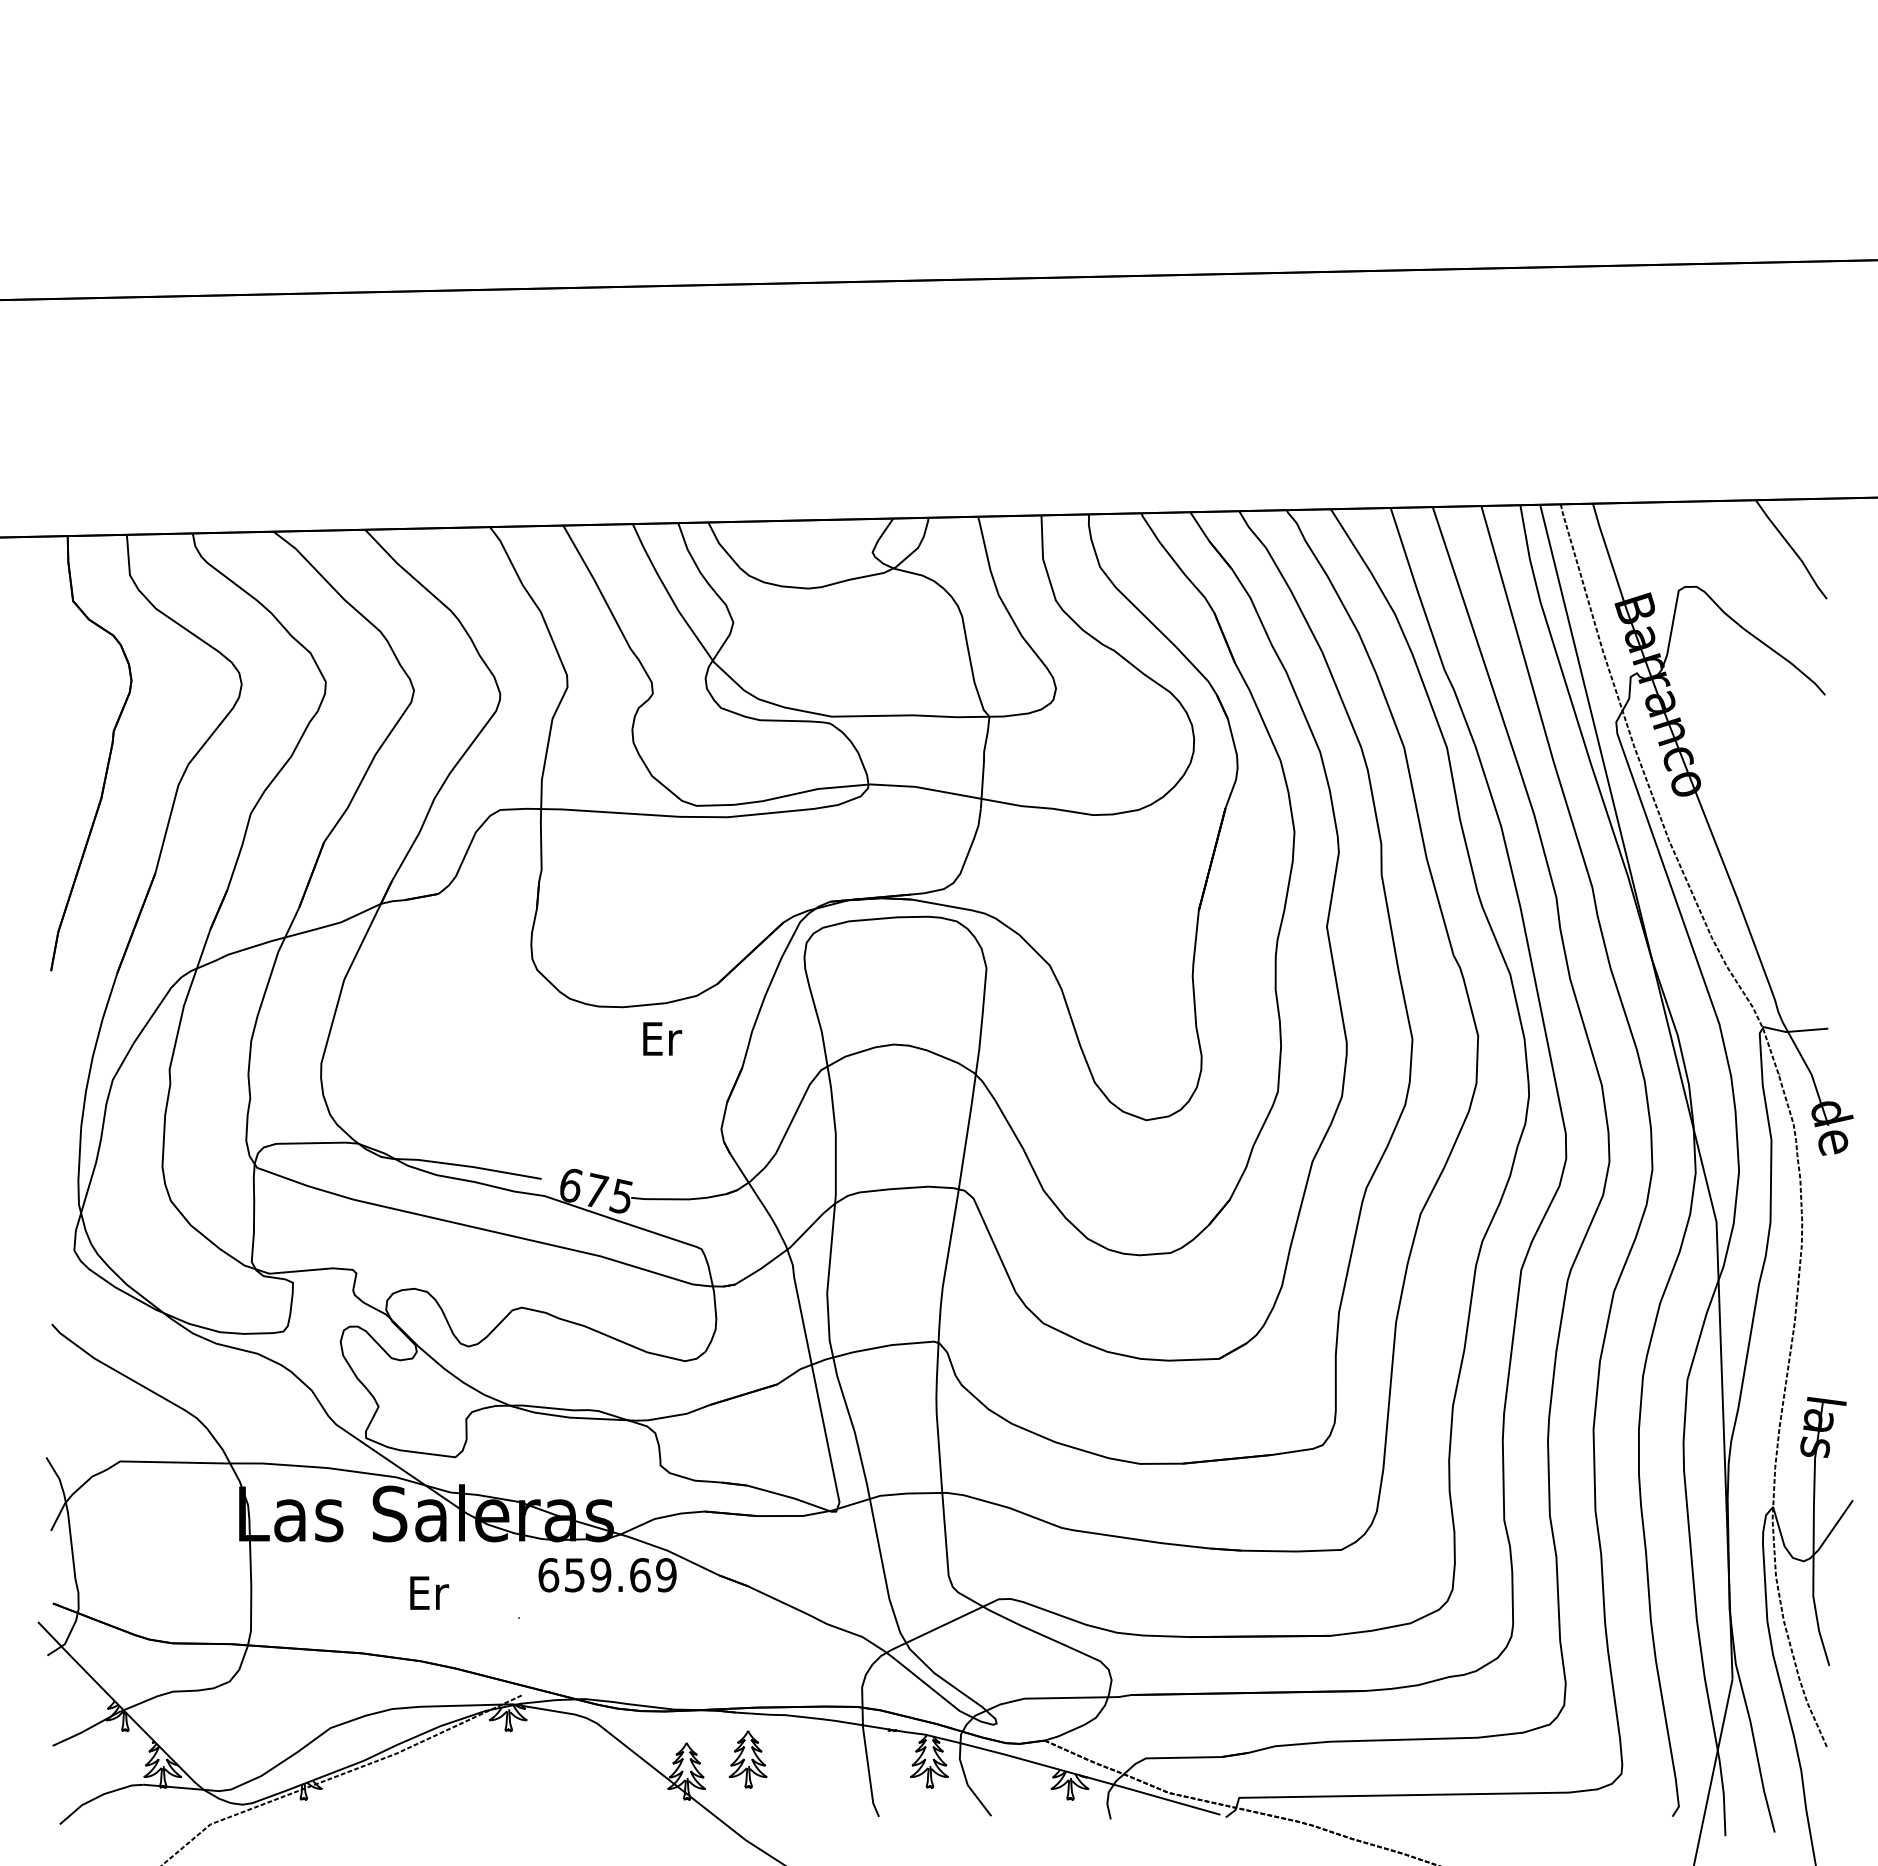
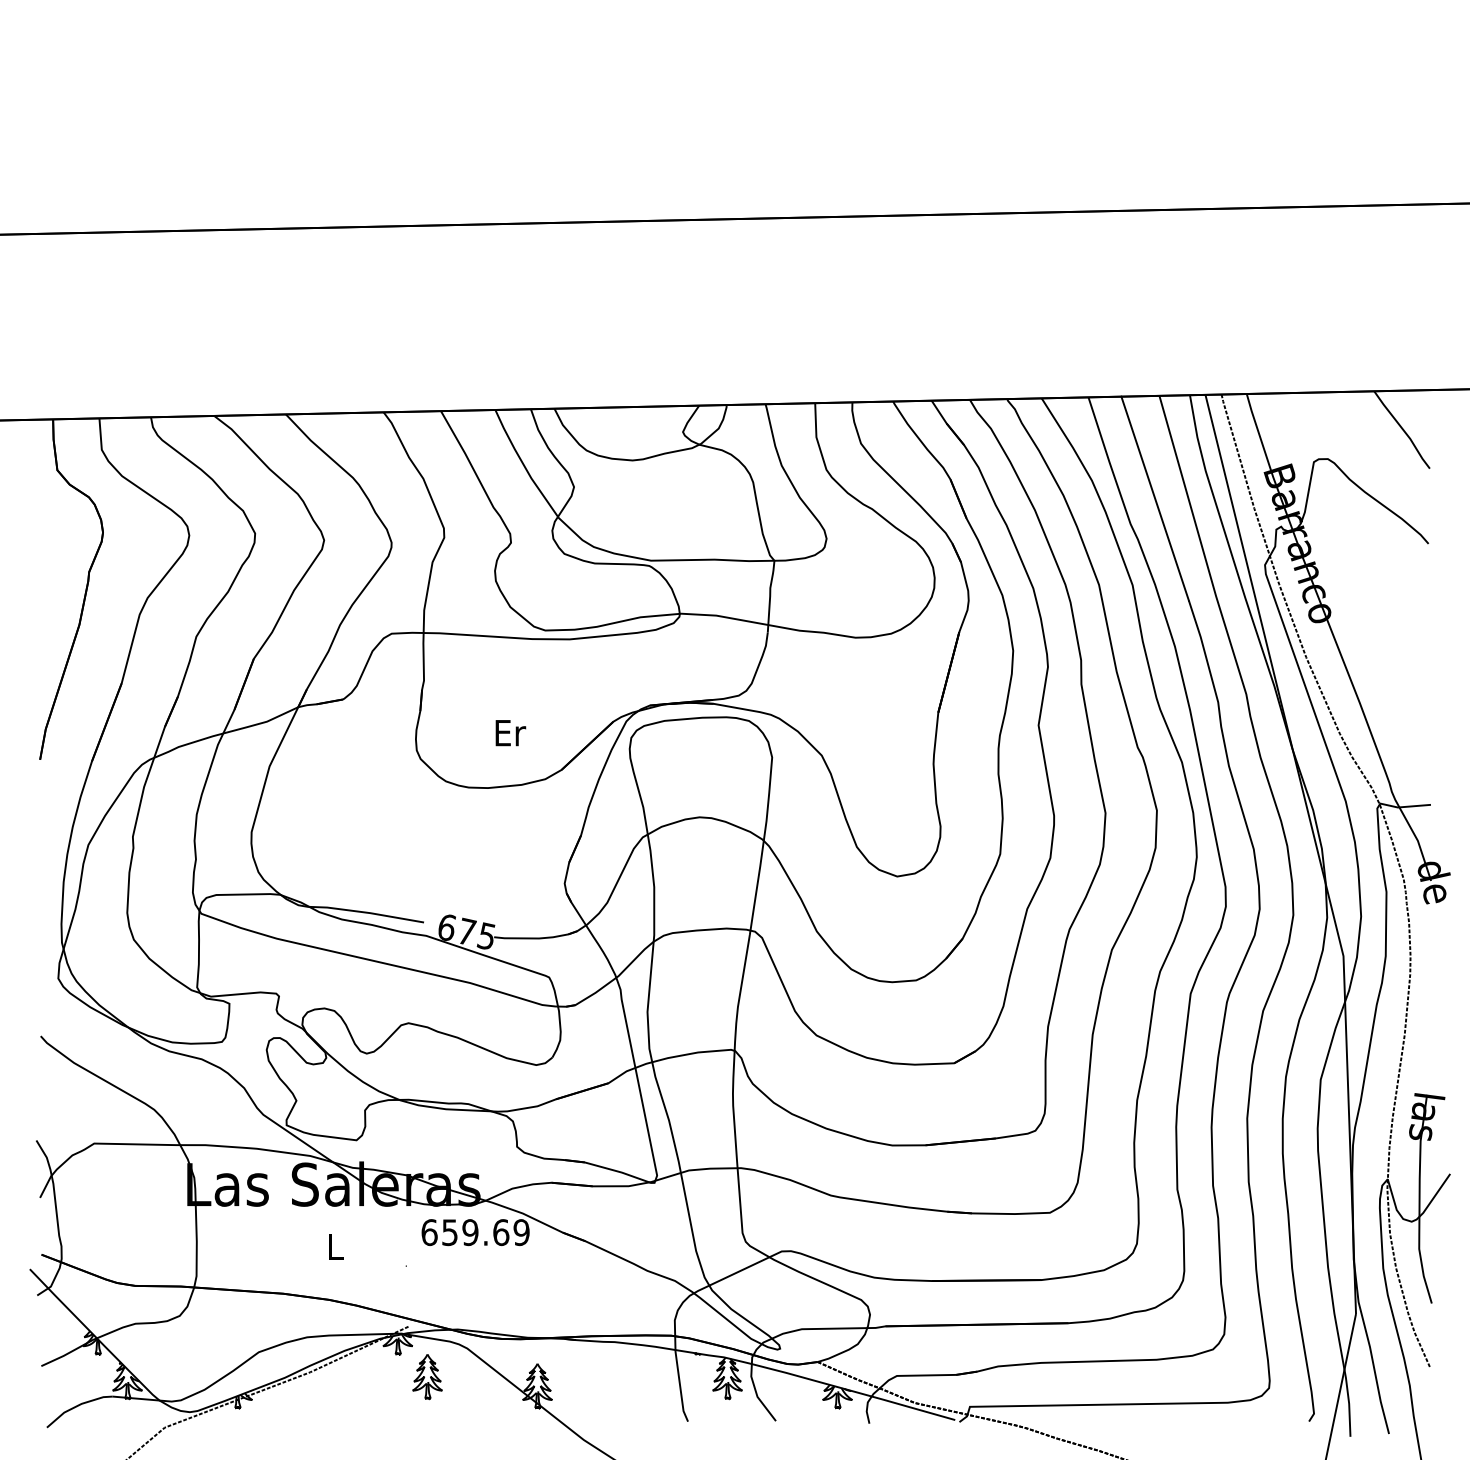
text: (662, 1038) -> (510, 732), moved
text: (429, 1592) -> (336, 1246), Er -> L
part: (747, 1759) -> (427, 1376), moved

